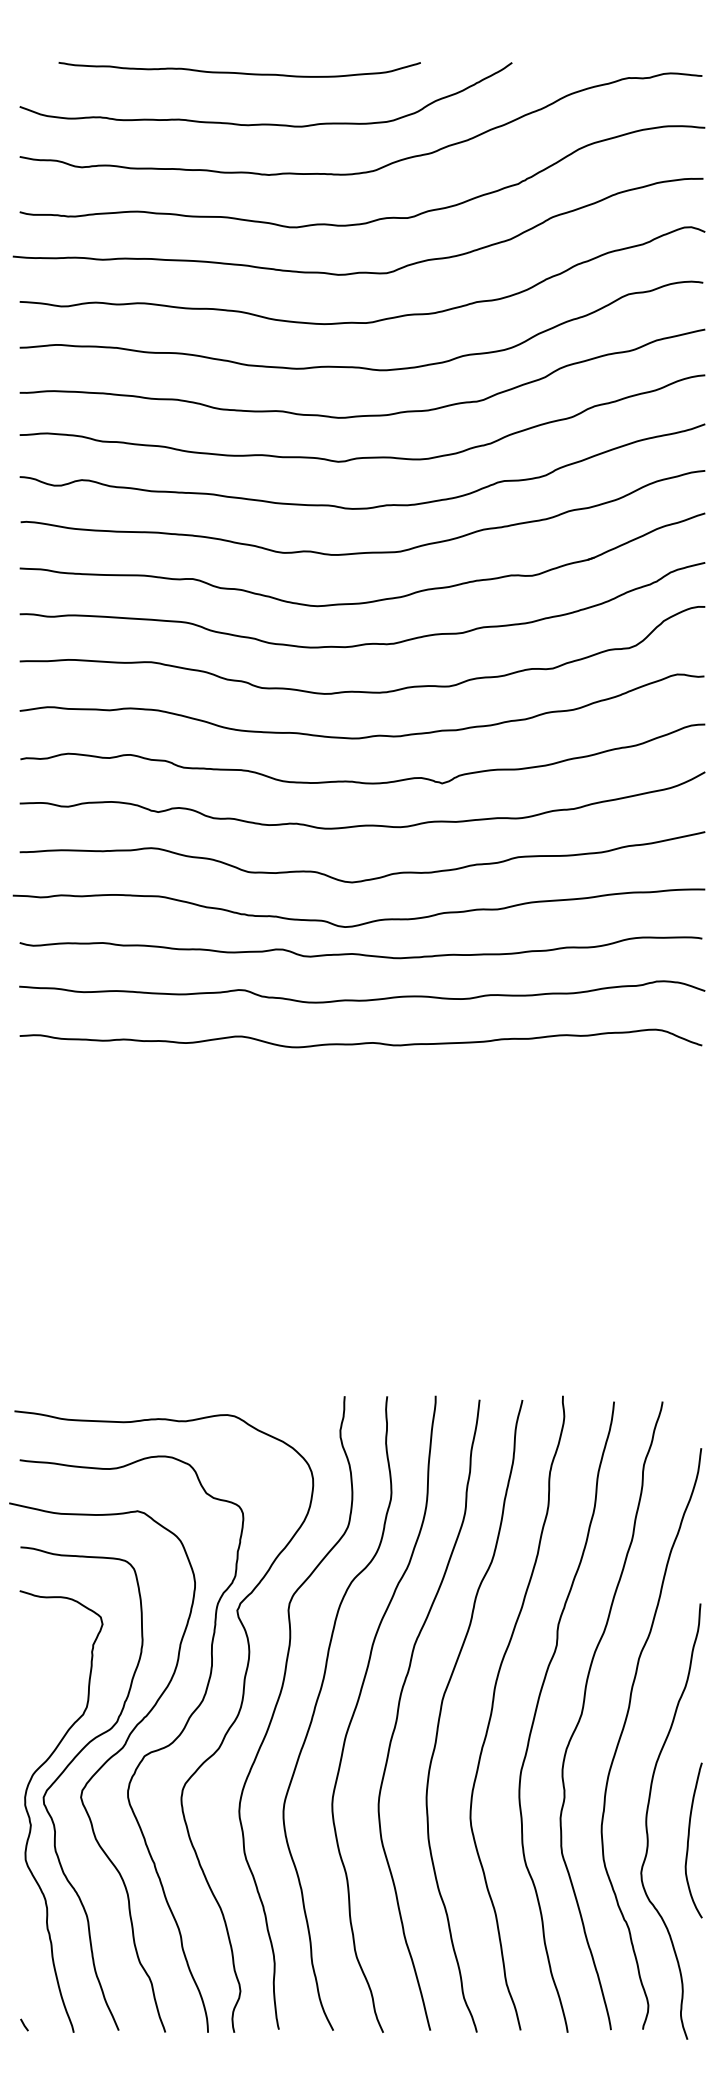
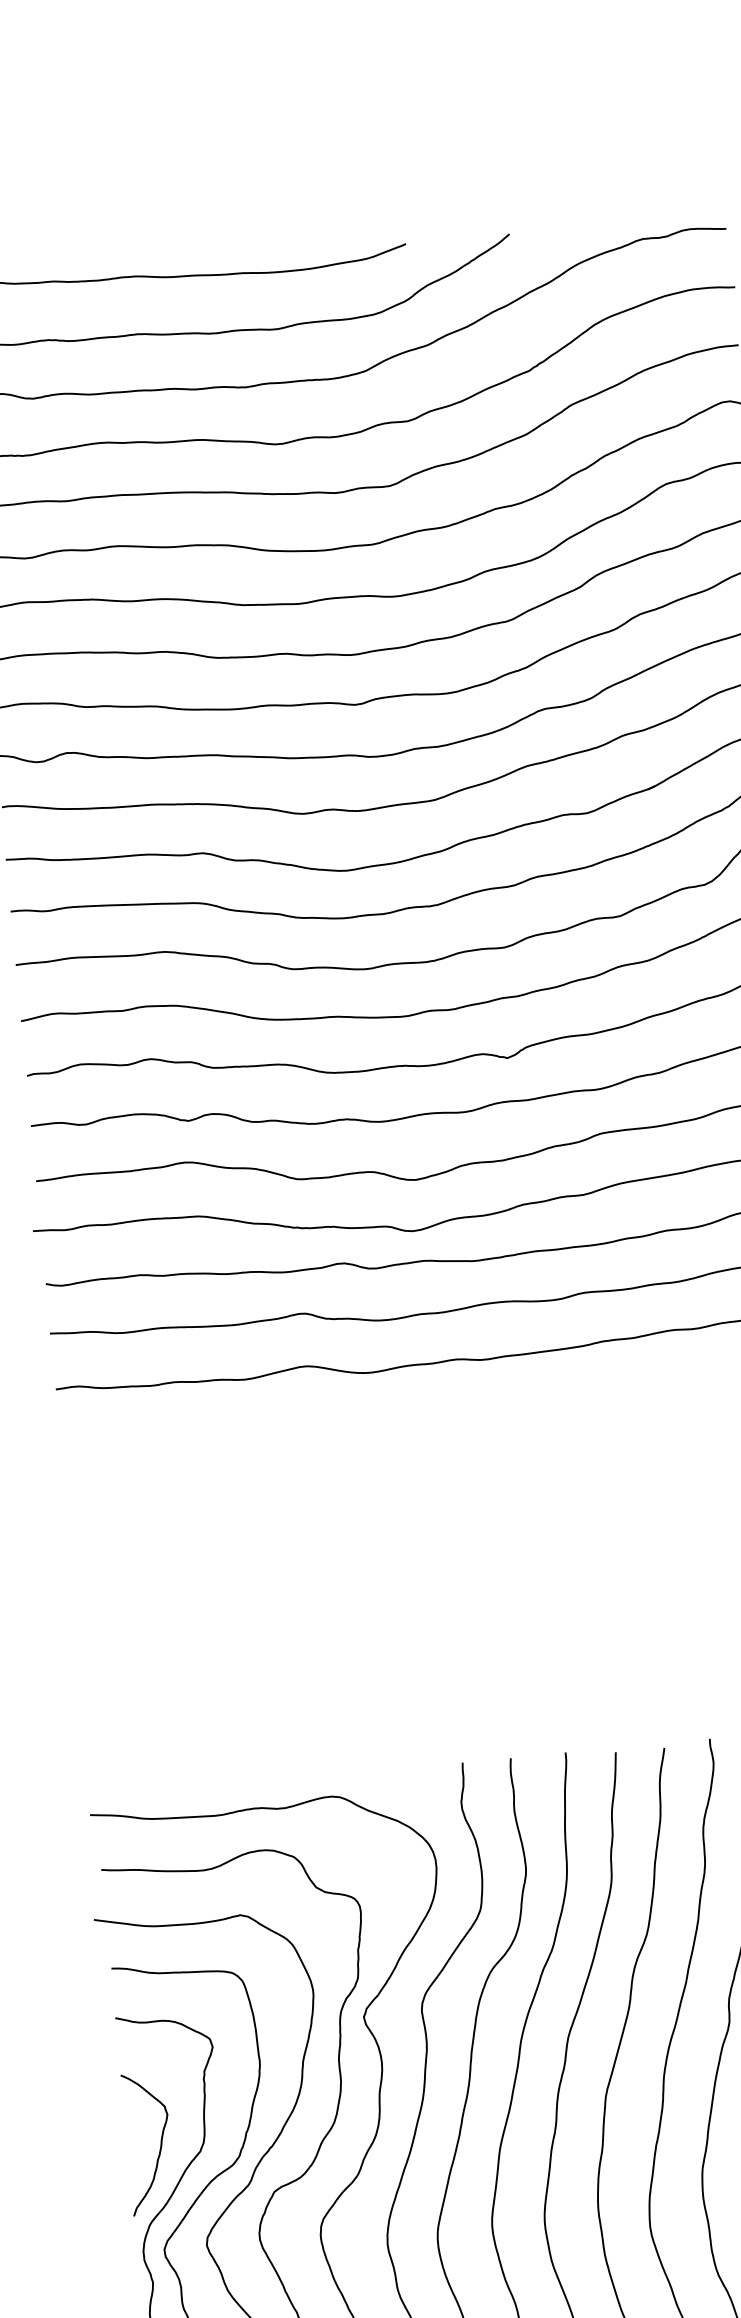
curve: (48, 1704) -> (160, 2143), added

